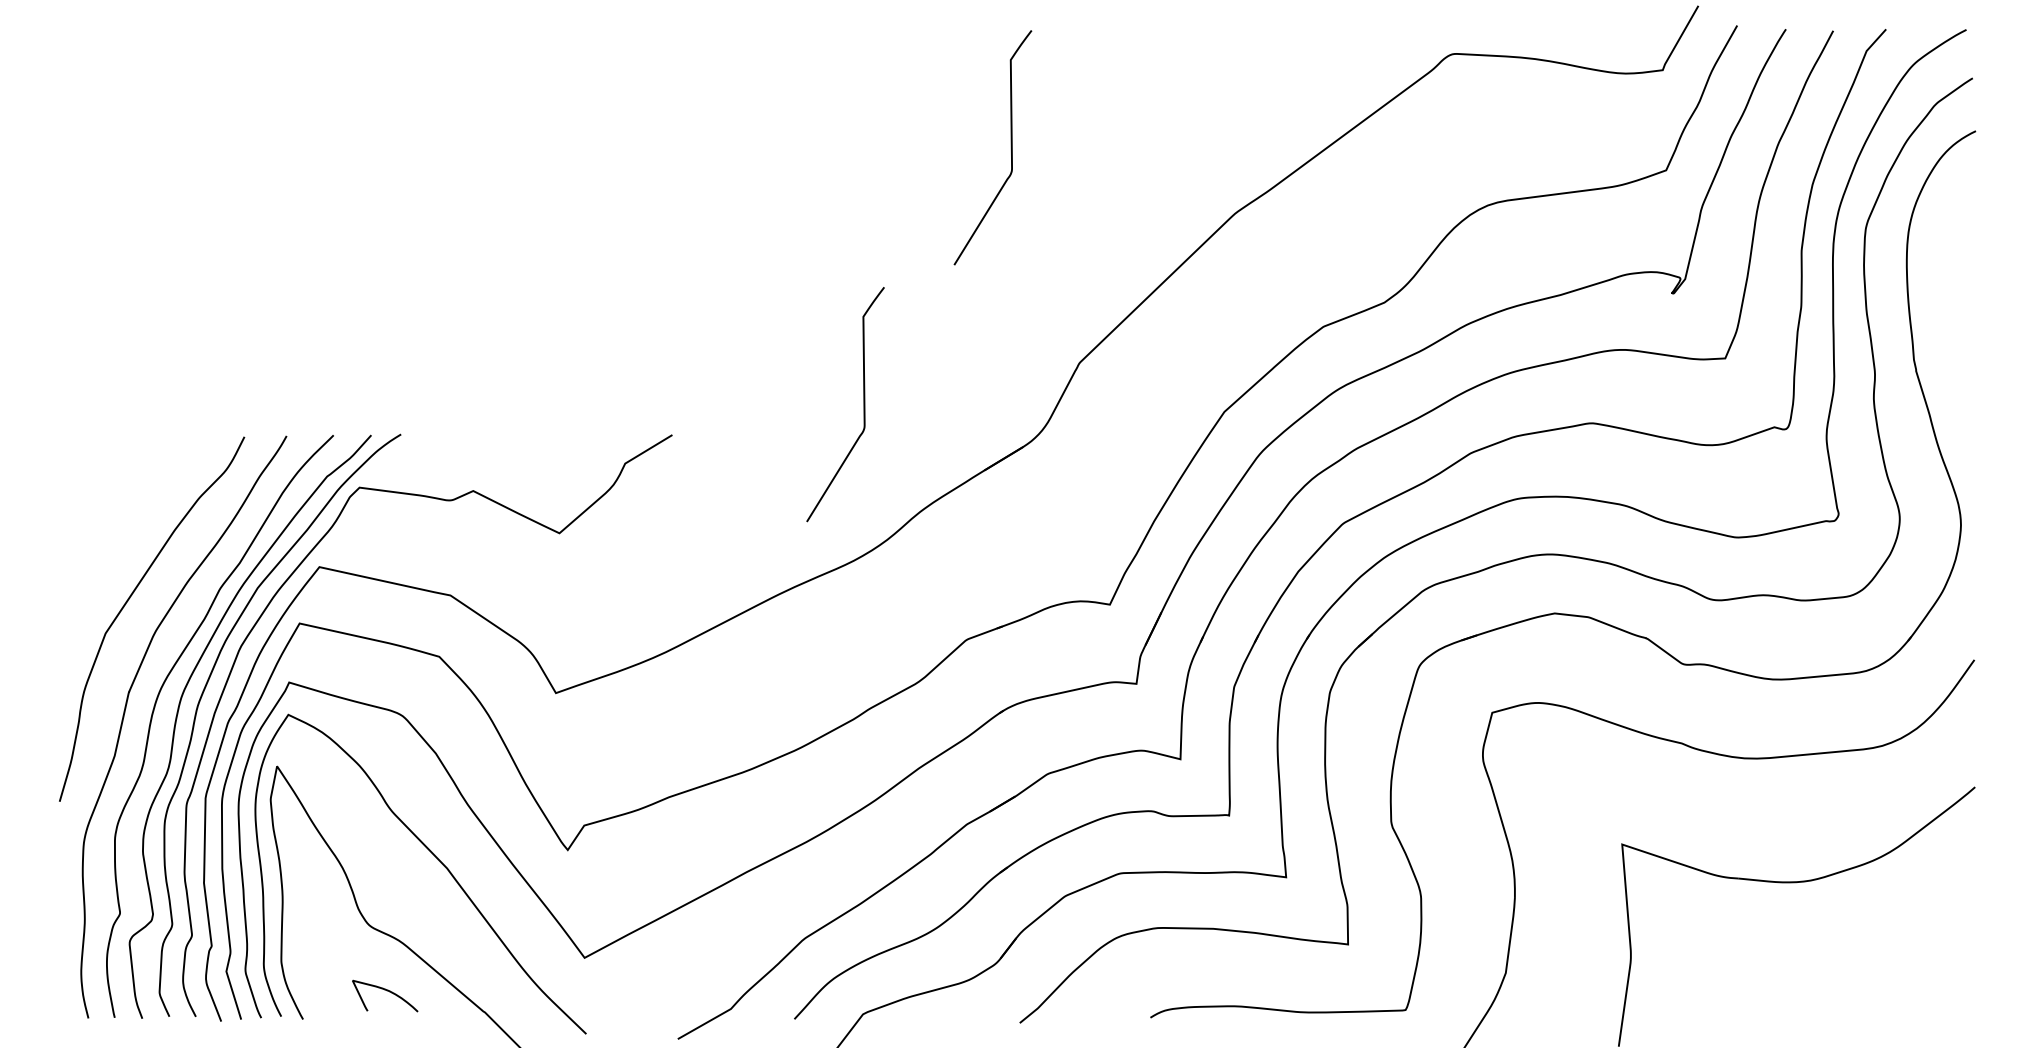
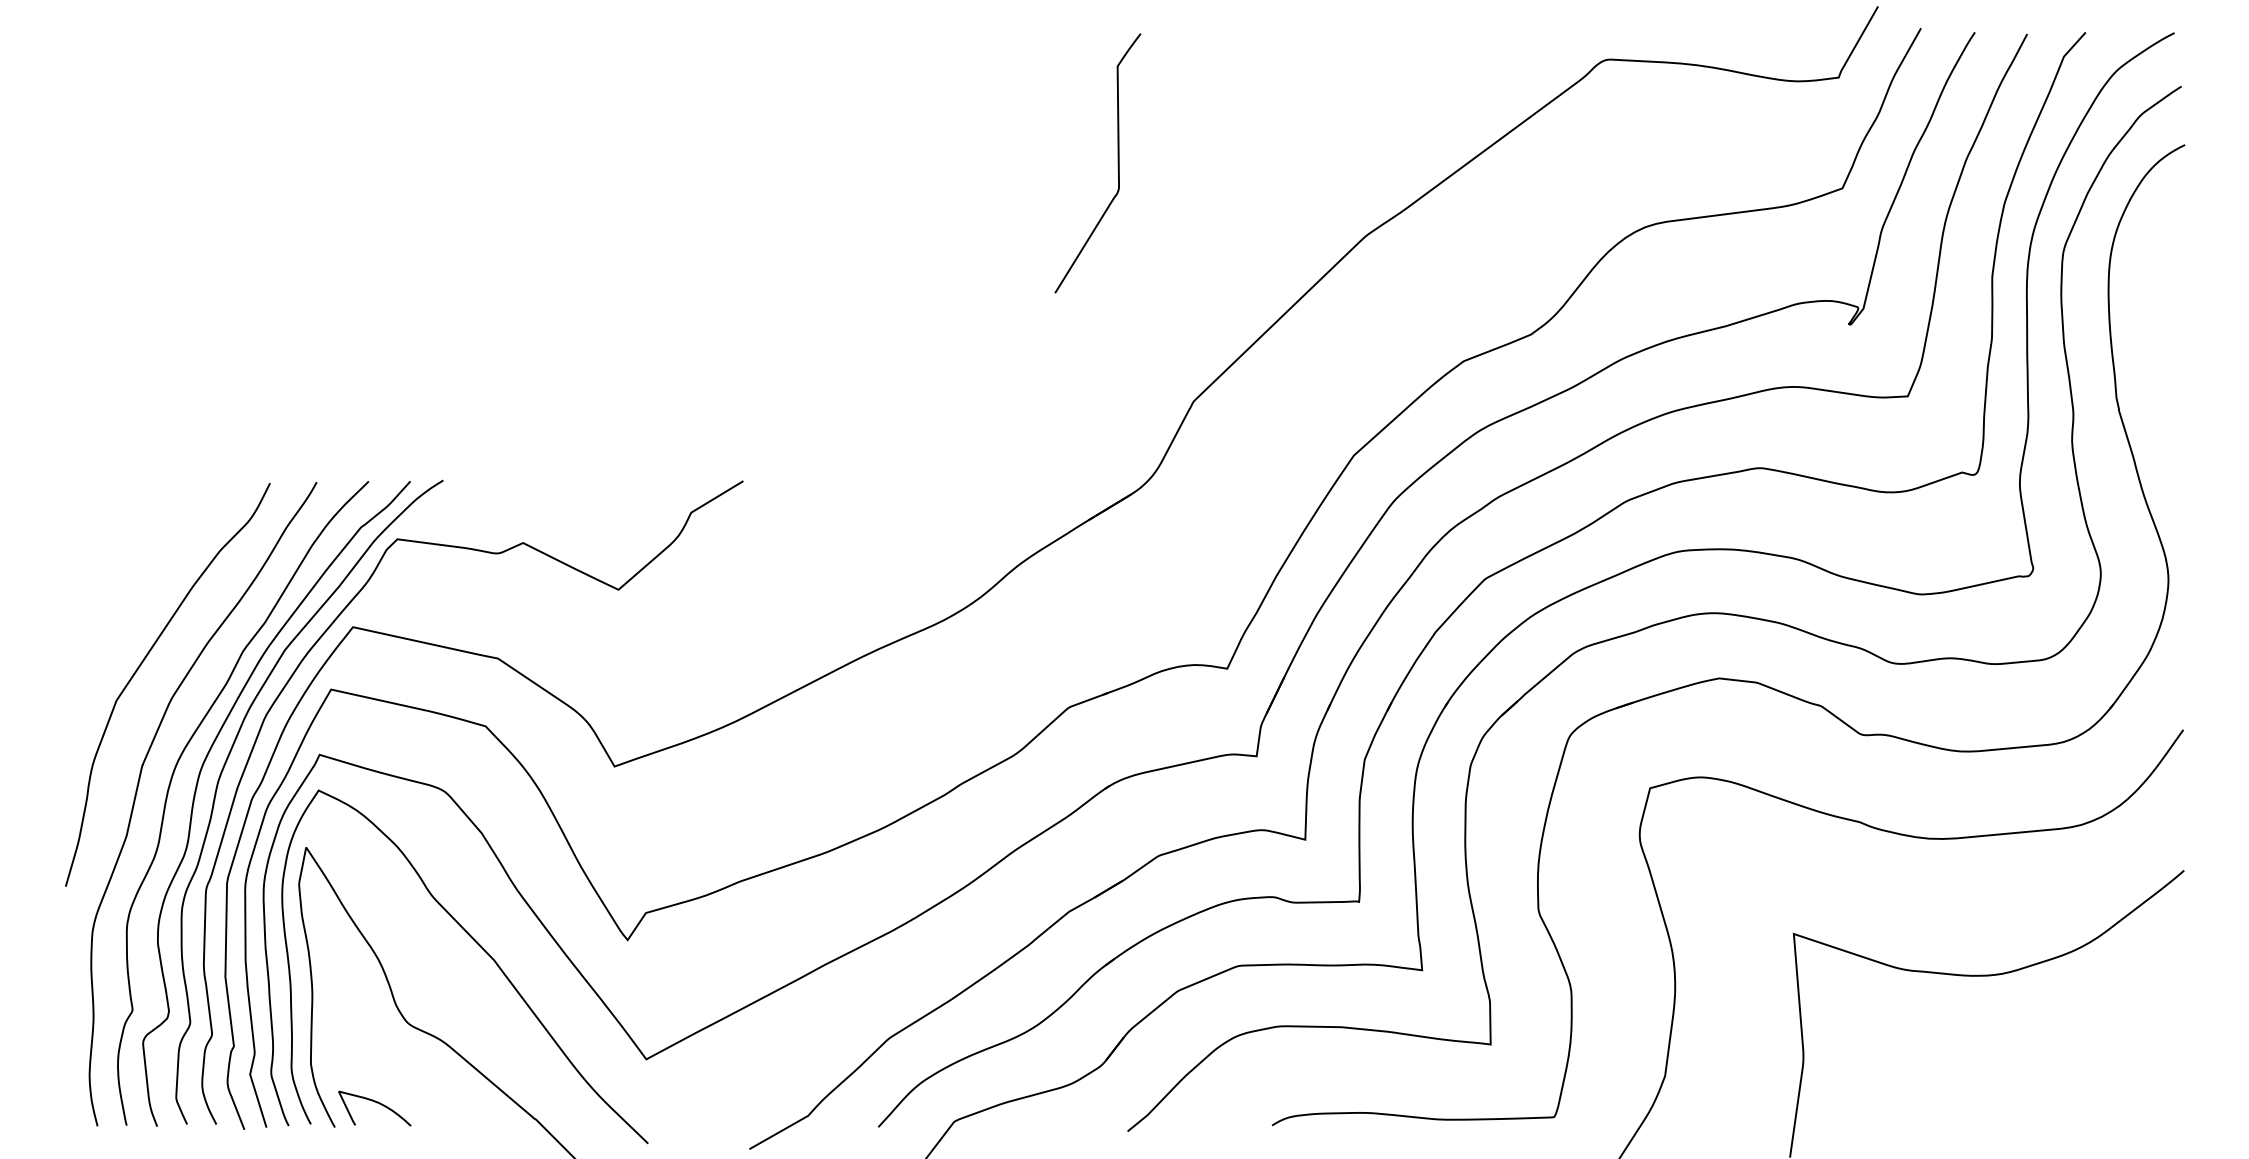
curve: (863, 404) -> (954, 447), removed
curve: (387, 991) -> (377, 1103), moved

